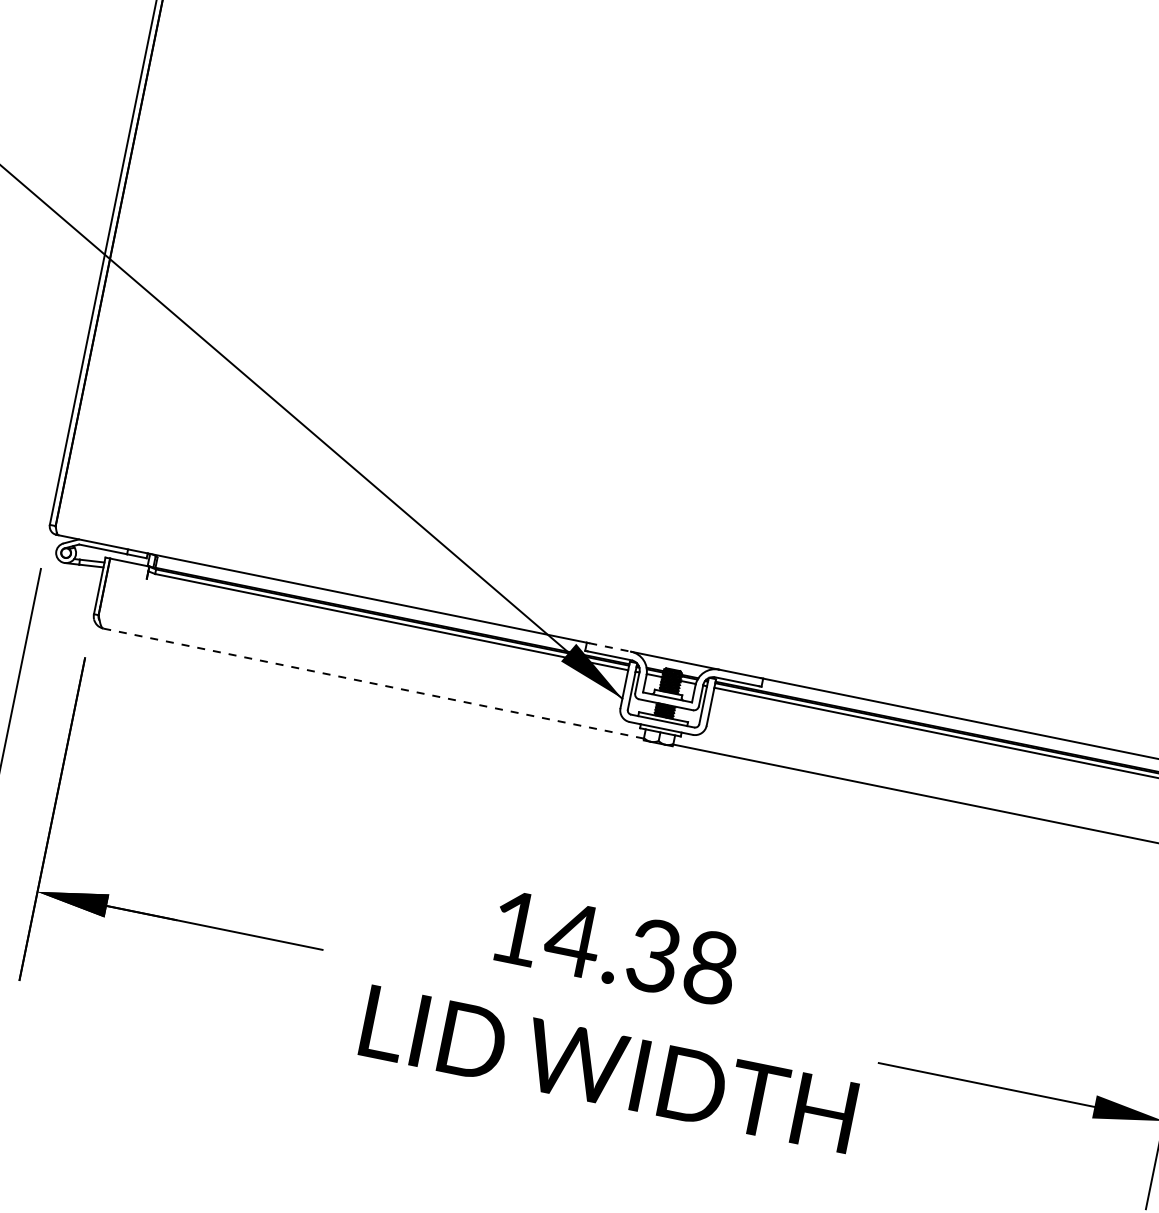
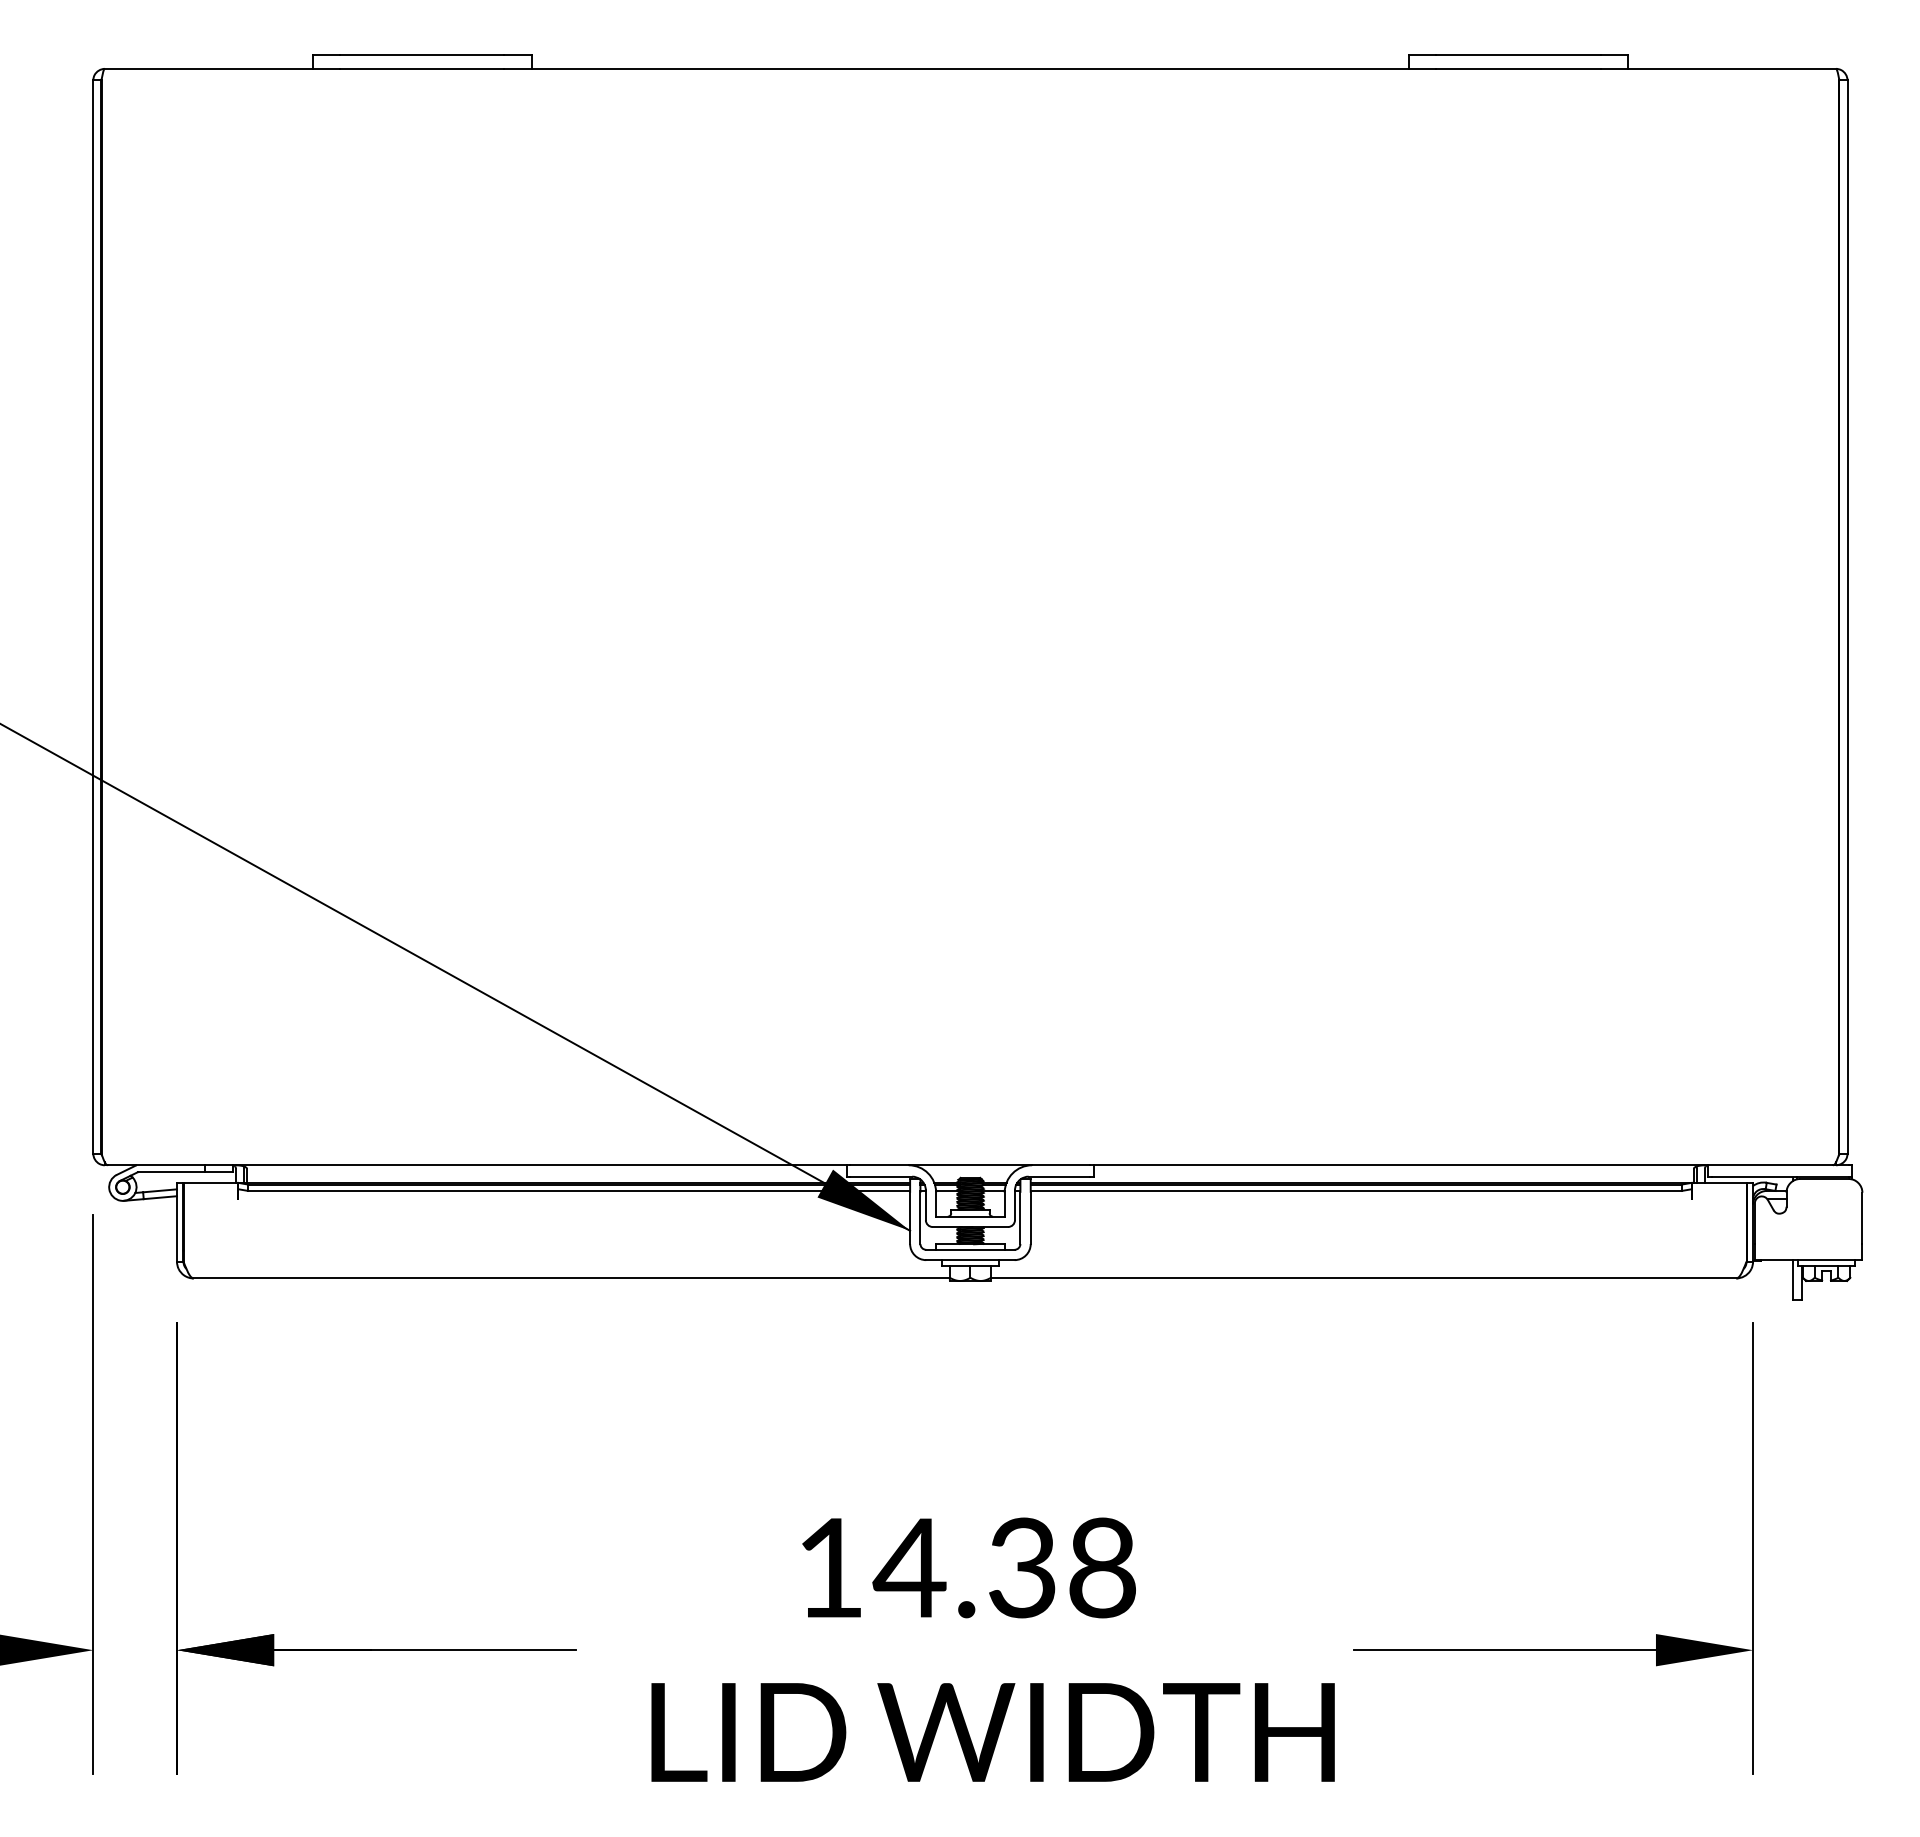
line: (610, 647) -> (880, 1165), dashed -> solid
line: (373, 683) -> (571, 1278), dashed -> solid

